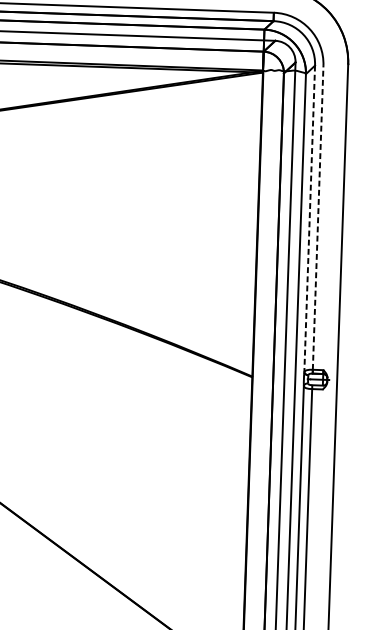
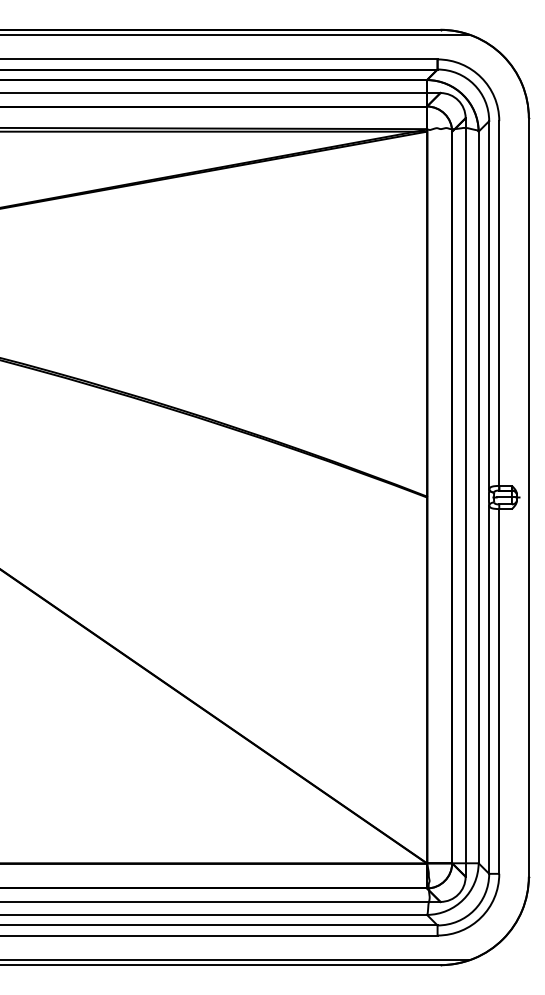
line: (318, 217) -> (499, 303), dashed -> solid
line: (309, 219) -> (489, 305), dashed -> solid

